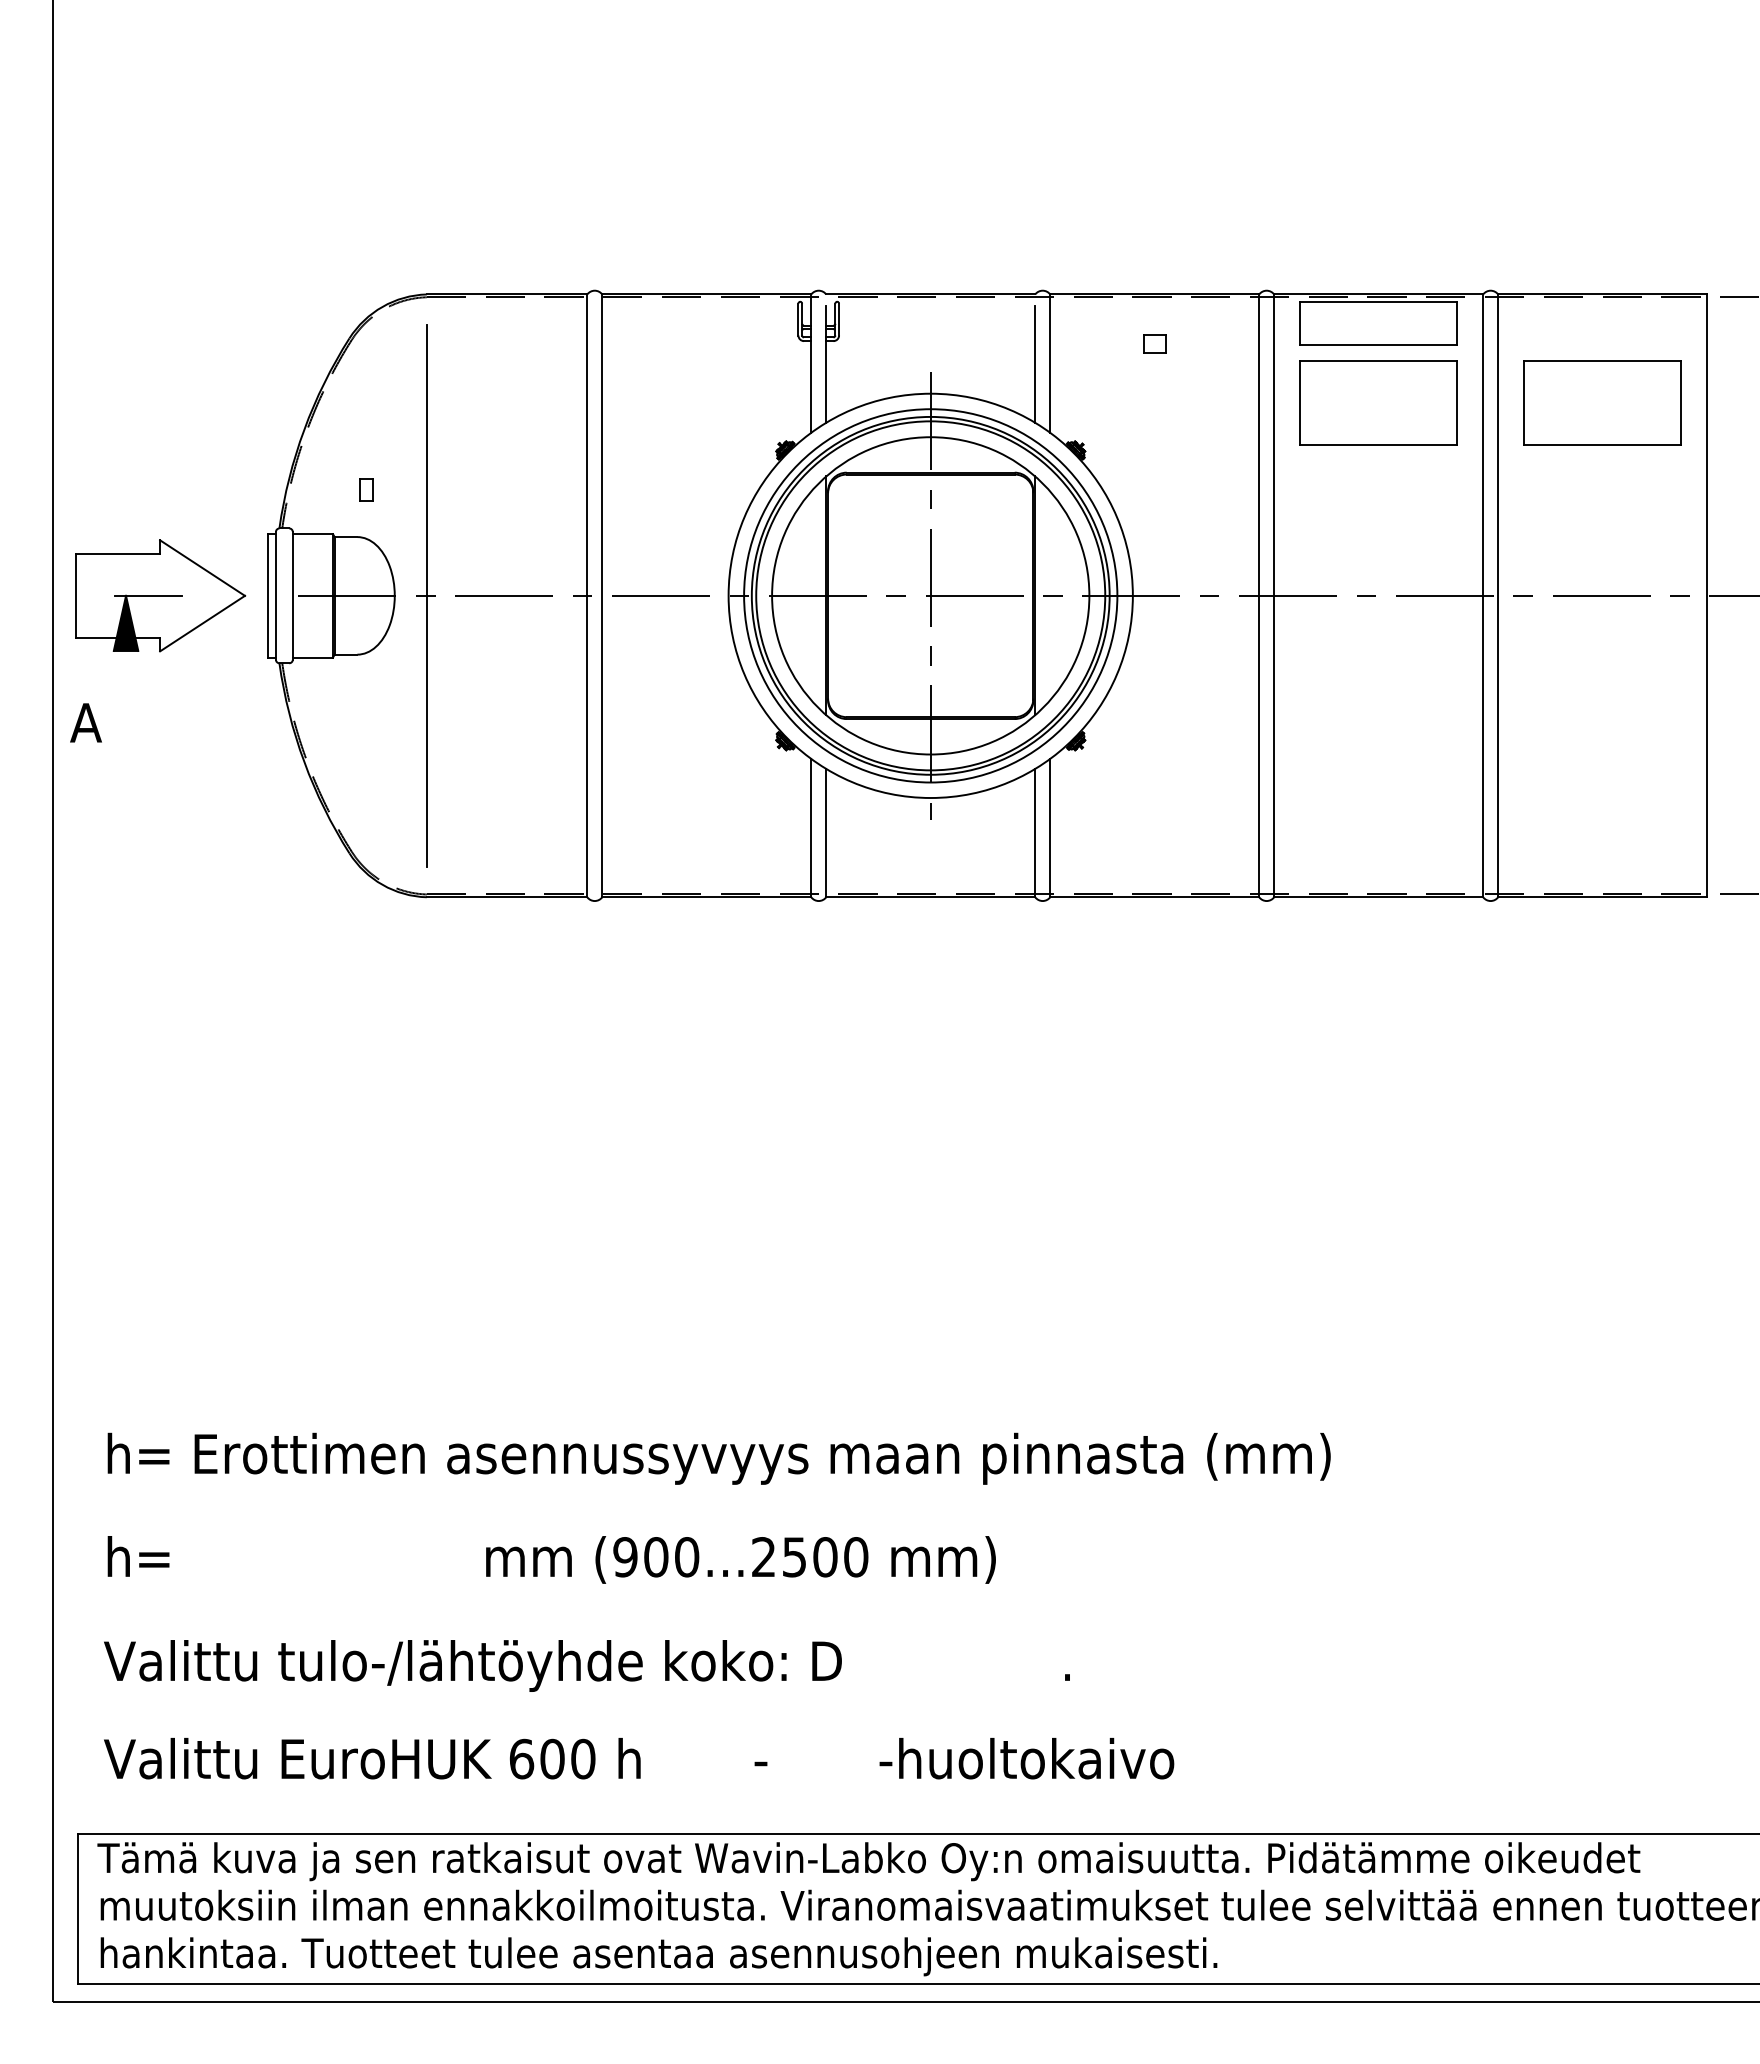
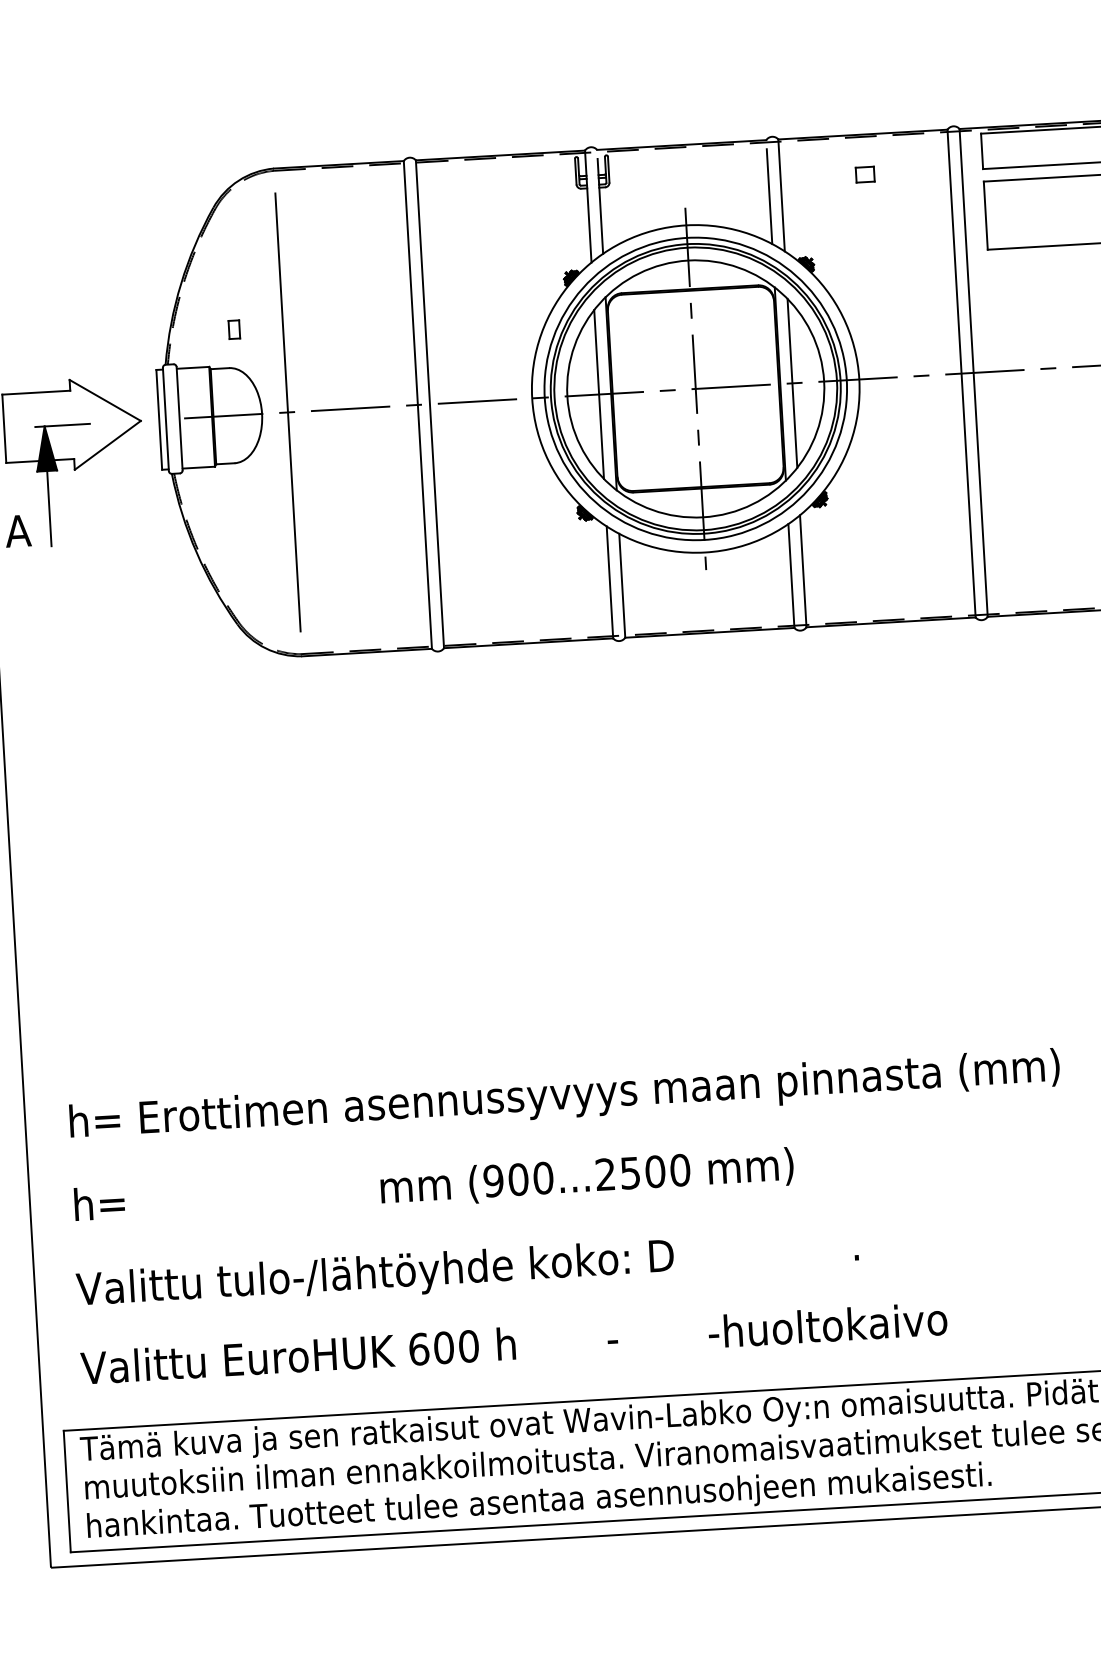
line: (811, 595) -> (599, 394), added
line: (1050, 595) -> (792, 383), added
line: (126, 696) -> (49, 507), added

